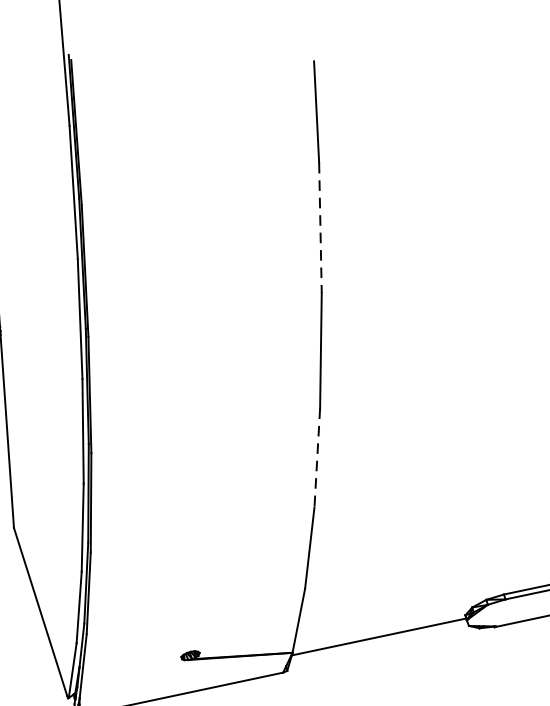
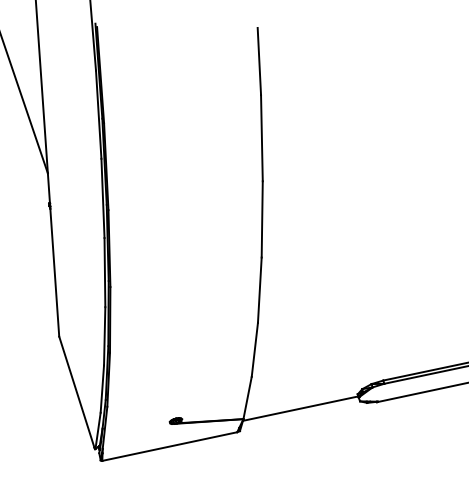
line: (319, 228) -> (261, 138), dashed -> solid
line: (316, 458) -> (259, 290), dashed -> solid

